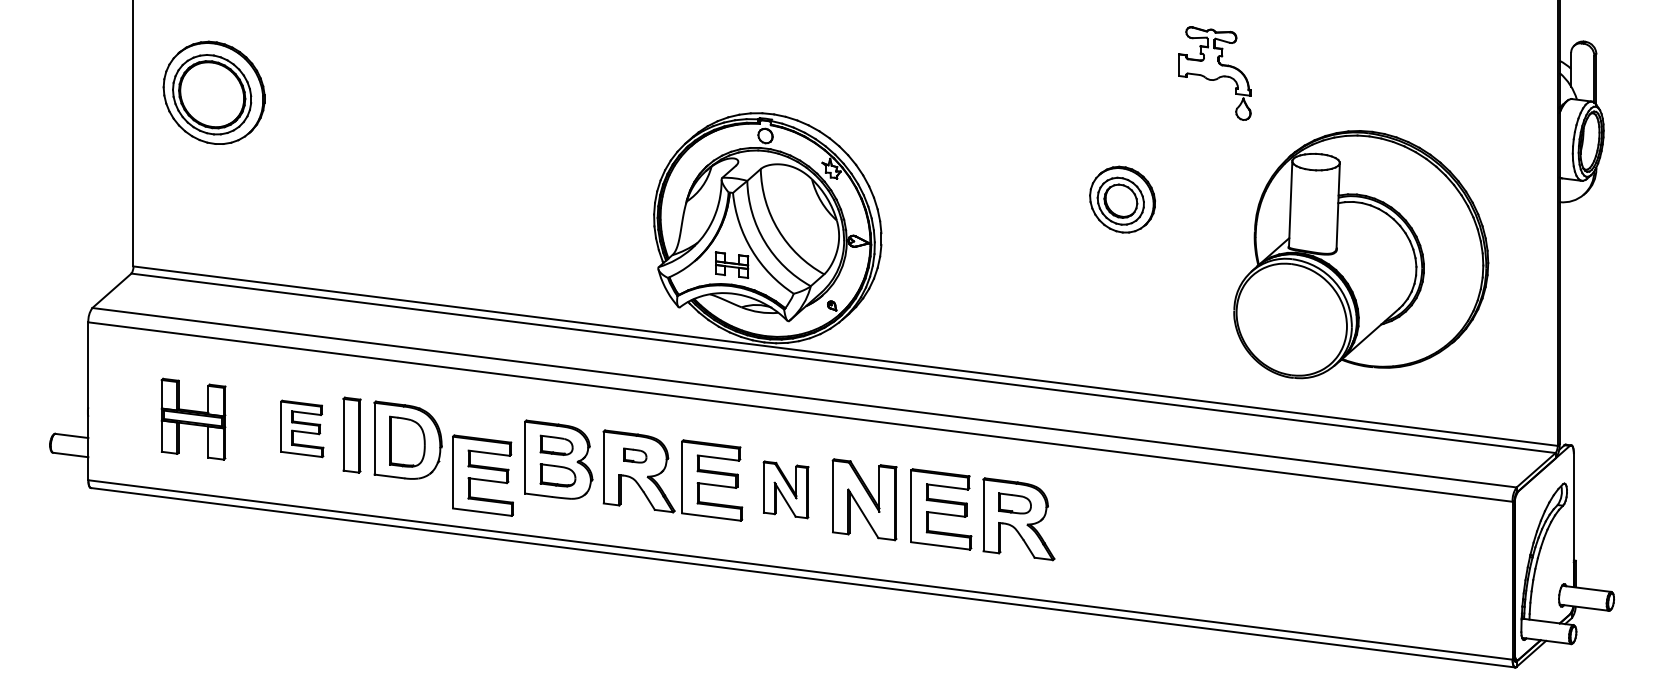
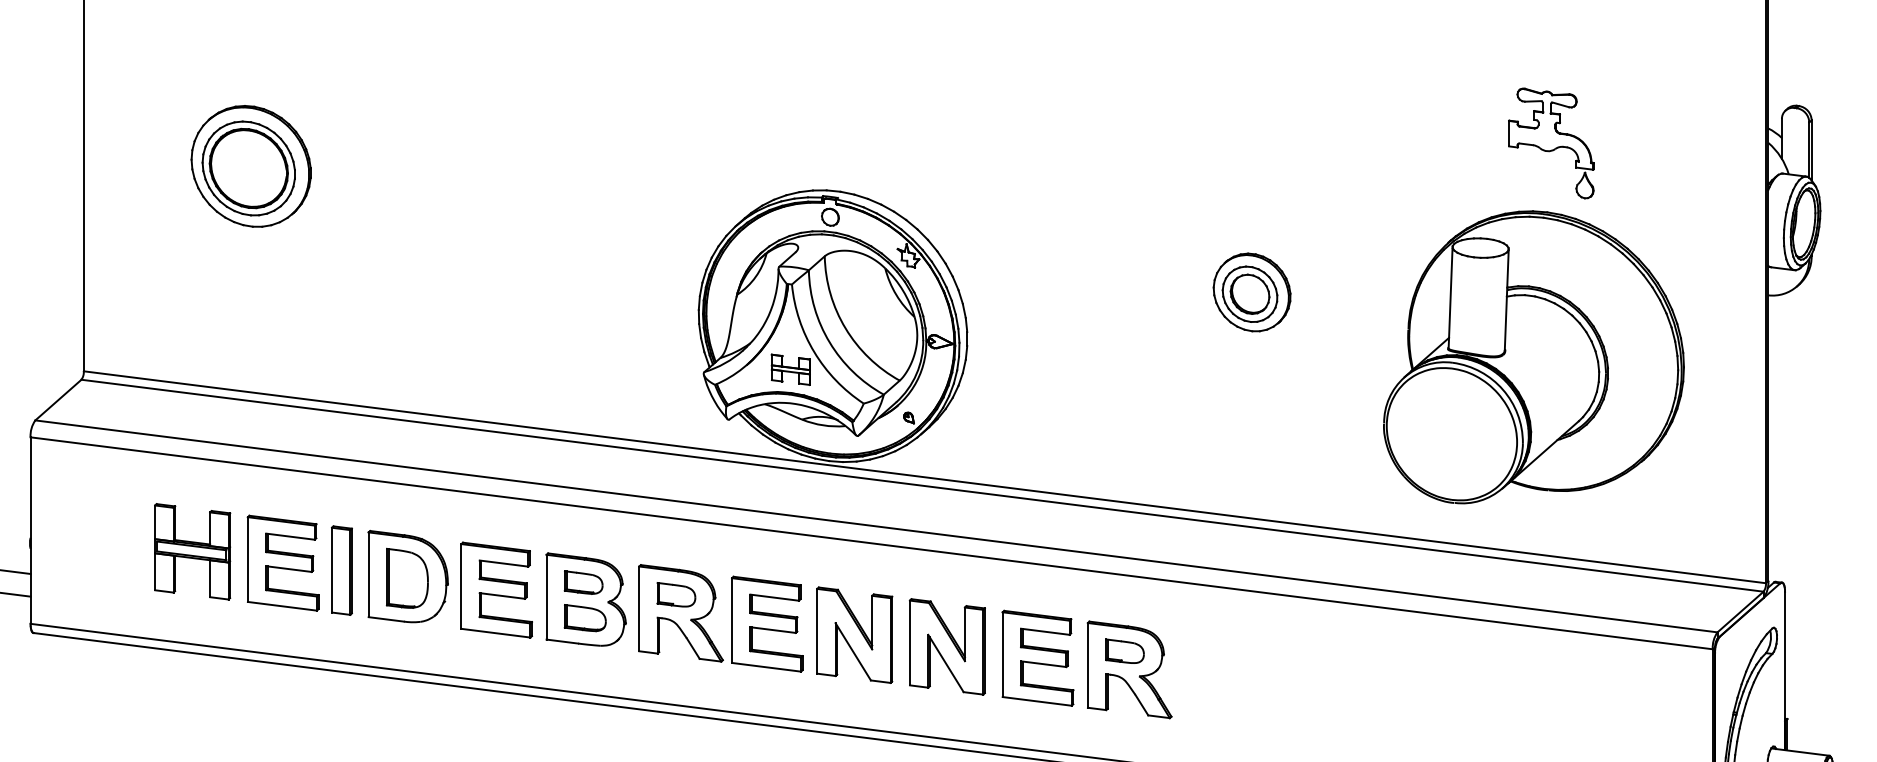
part: (1214, 73) -> (1550, 143), moved
part: (213, 92) -> (250, 165), moved
part: (193, 418) -> (192, 550), moved
part: (302, 428) -> (283, 562), size x1.43
part: (635, 455) -> (676, 594), size x1.43
part: (482, 475) -> (496, 589), moved
part: (785, 489) -> (853, 634), size x1.43

